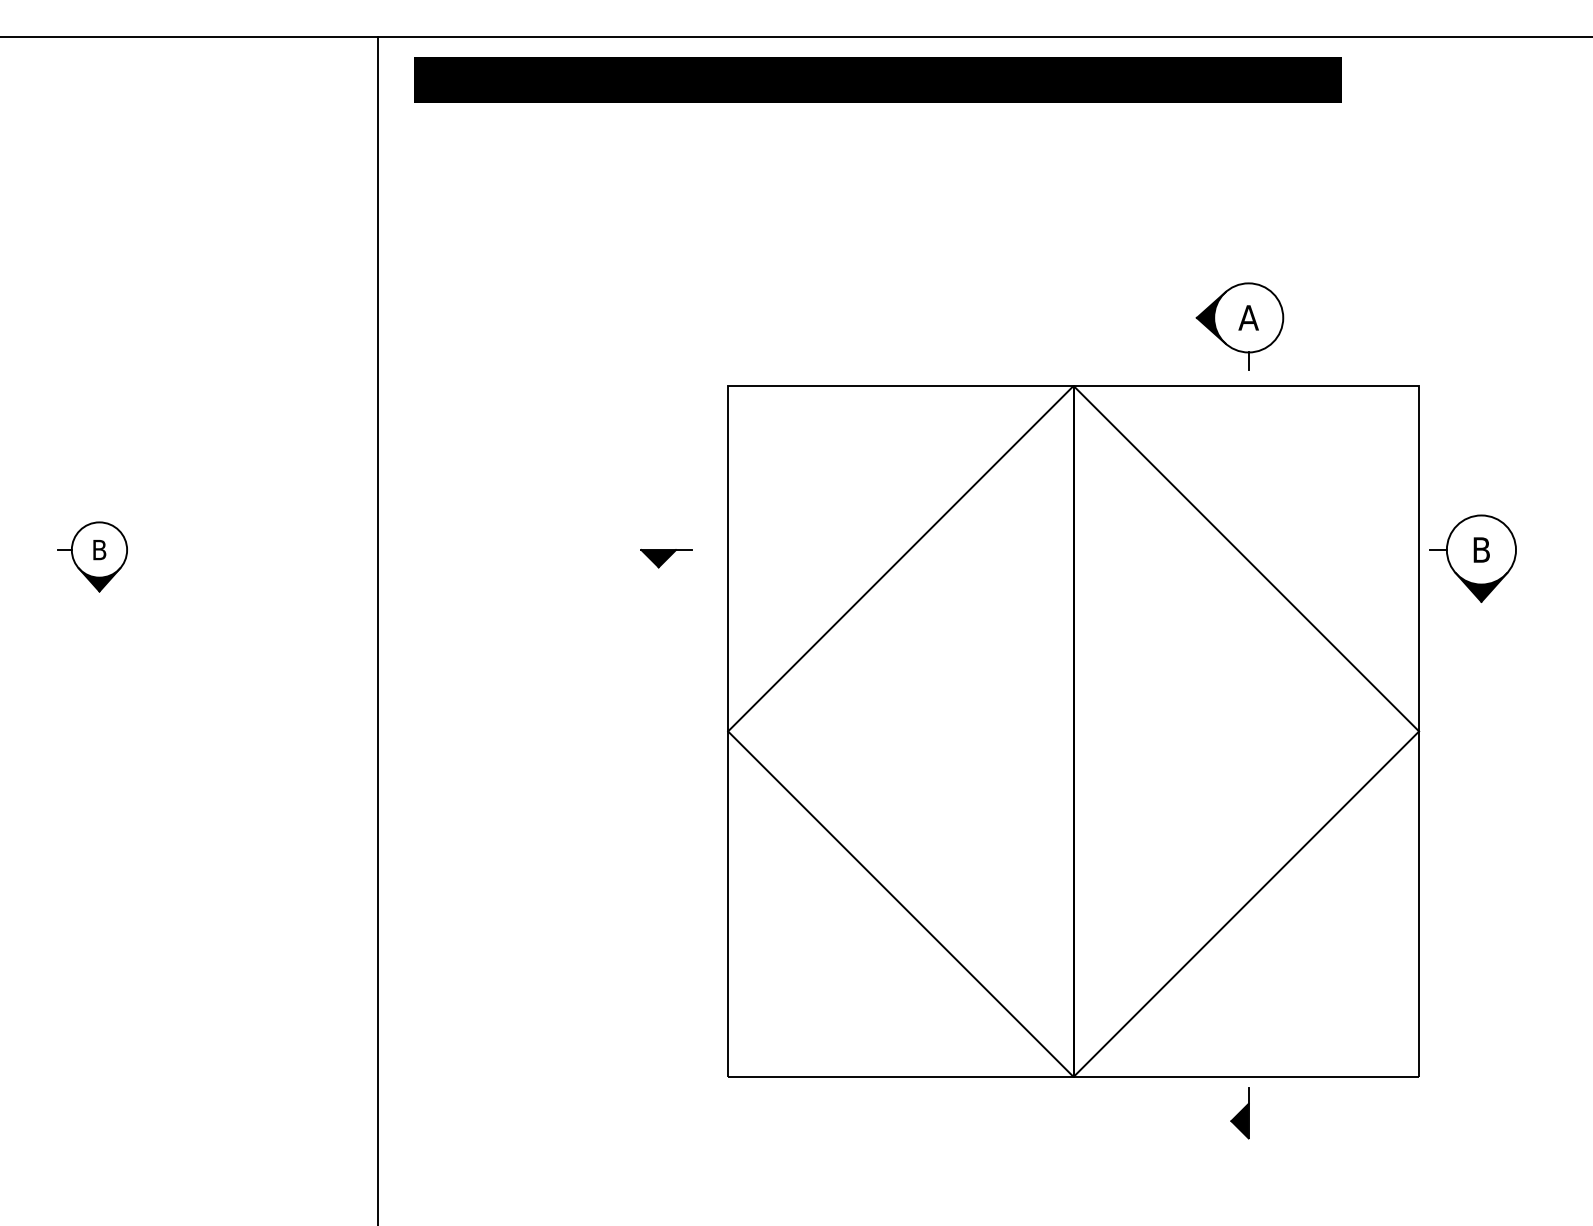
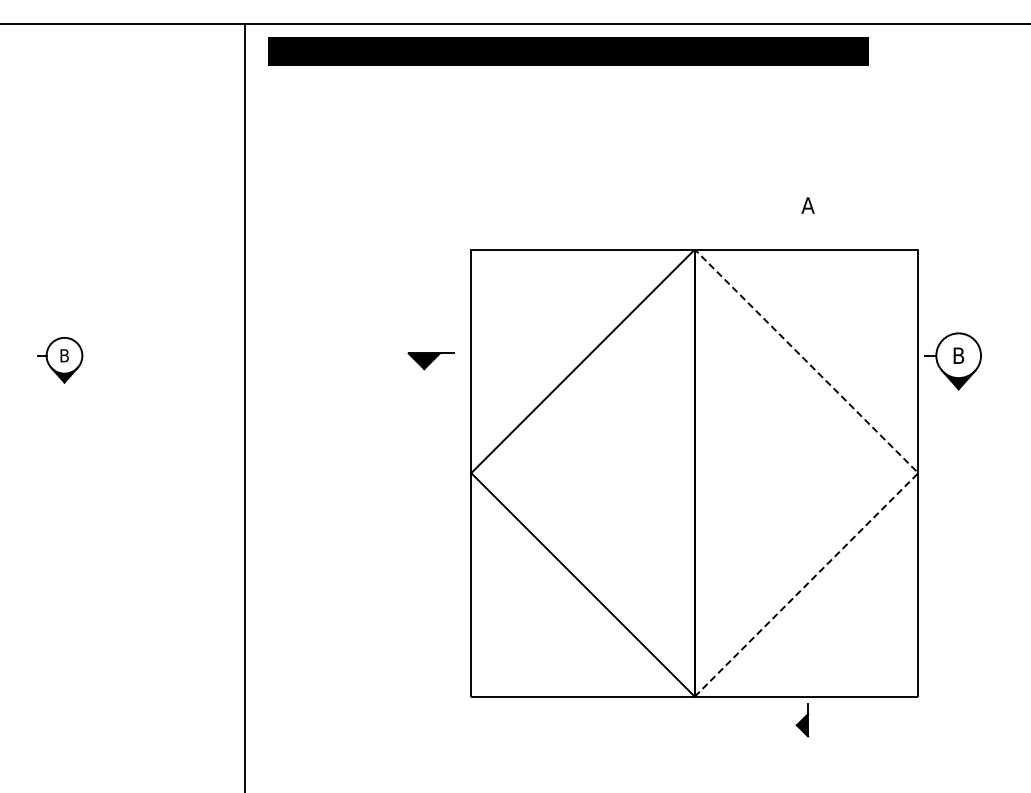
part: (1240, 325) -> (802, 210), removed
part: (666, 558) -> (431, 361), size x1.4
line: (1419, 732) -> (918, 473), solid -> dashed

